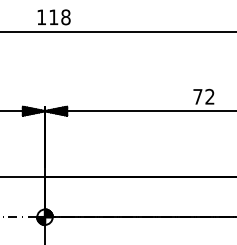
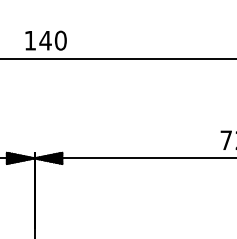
text: (59, 17) -> (52, 40), 118 -> 140

